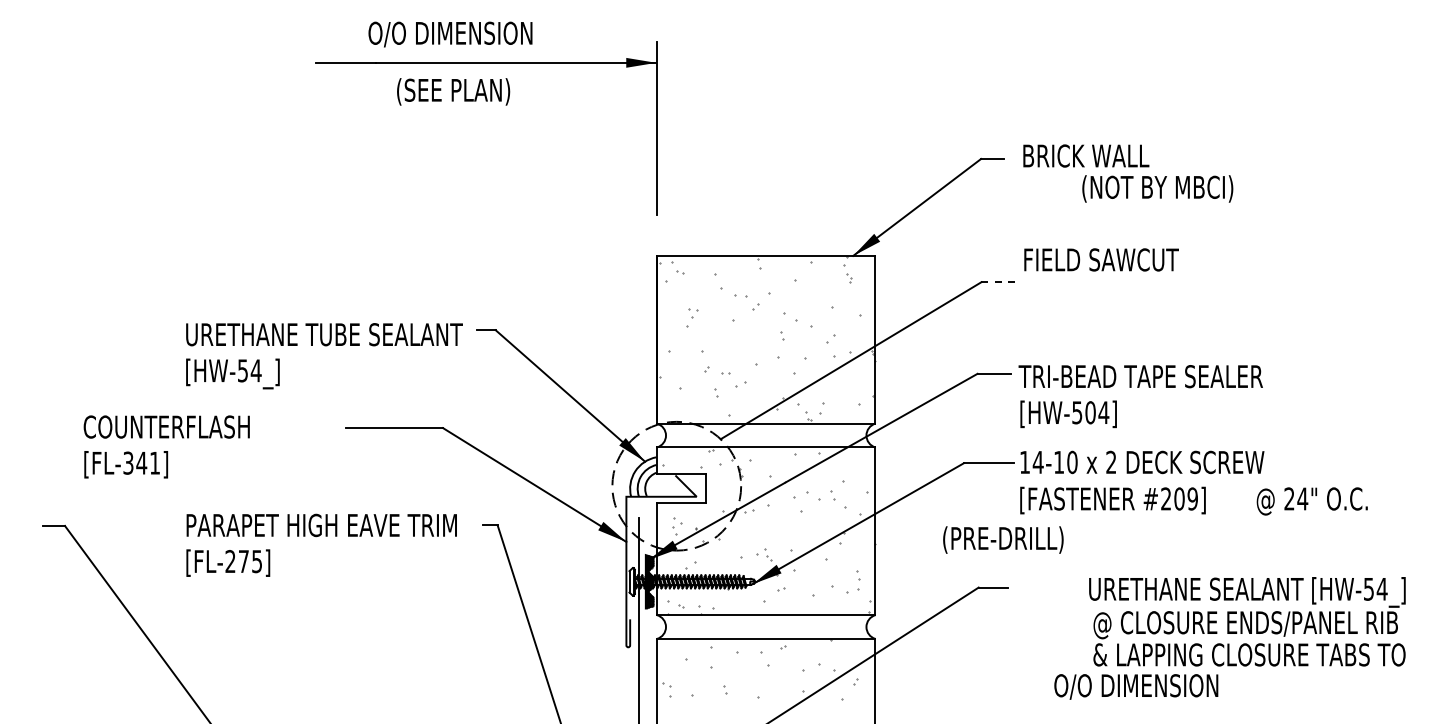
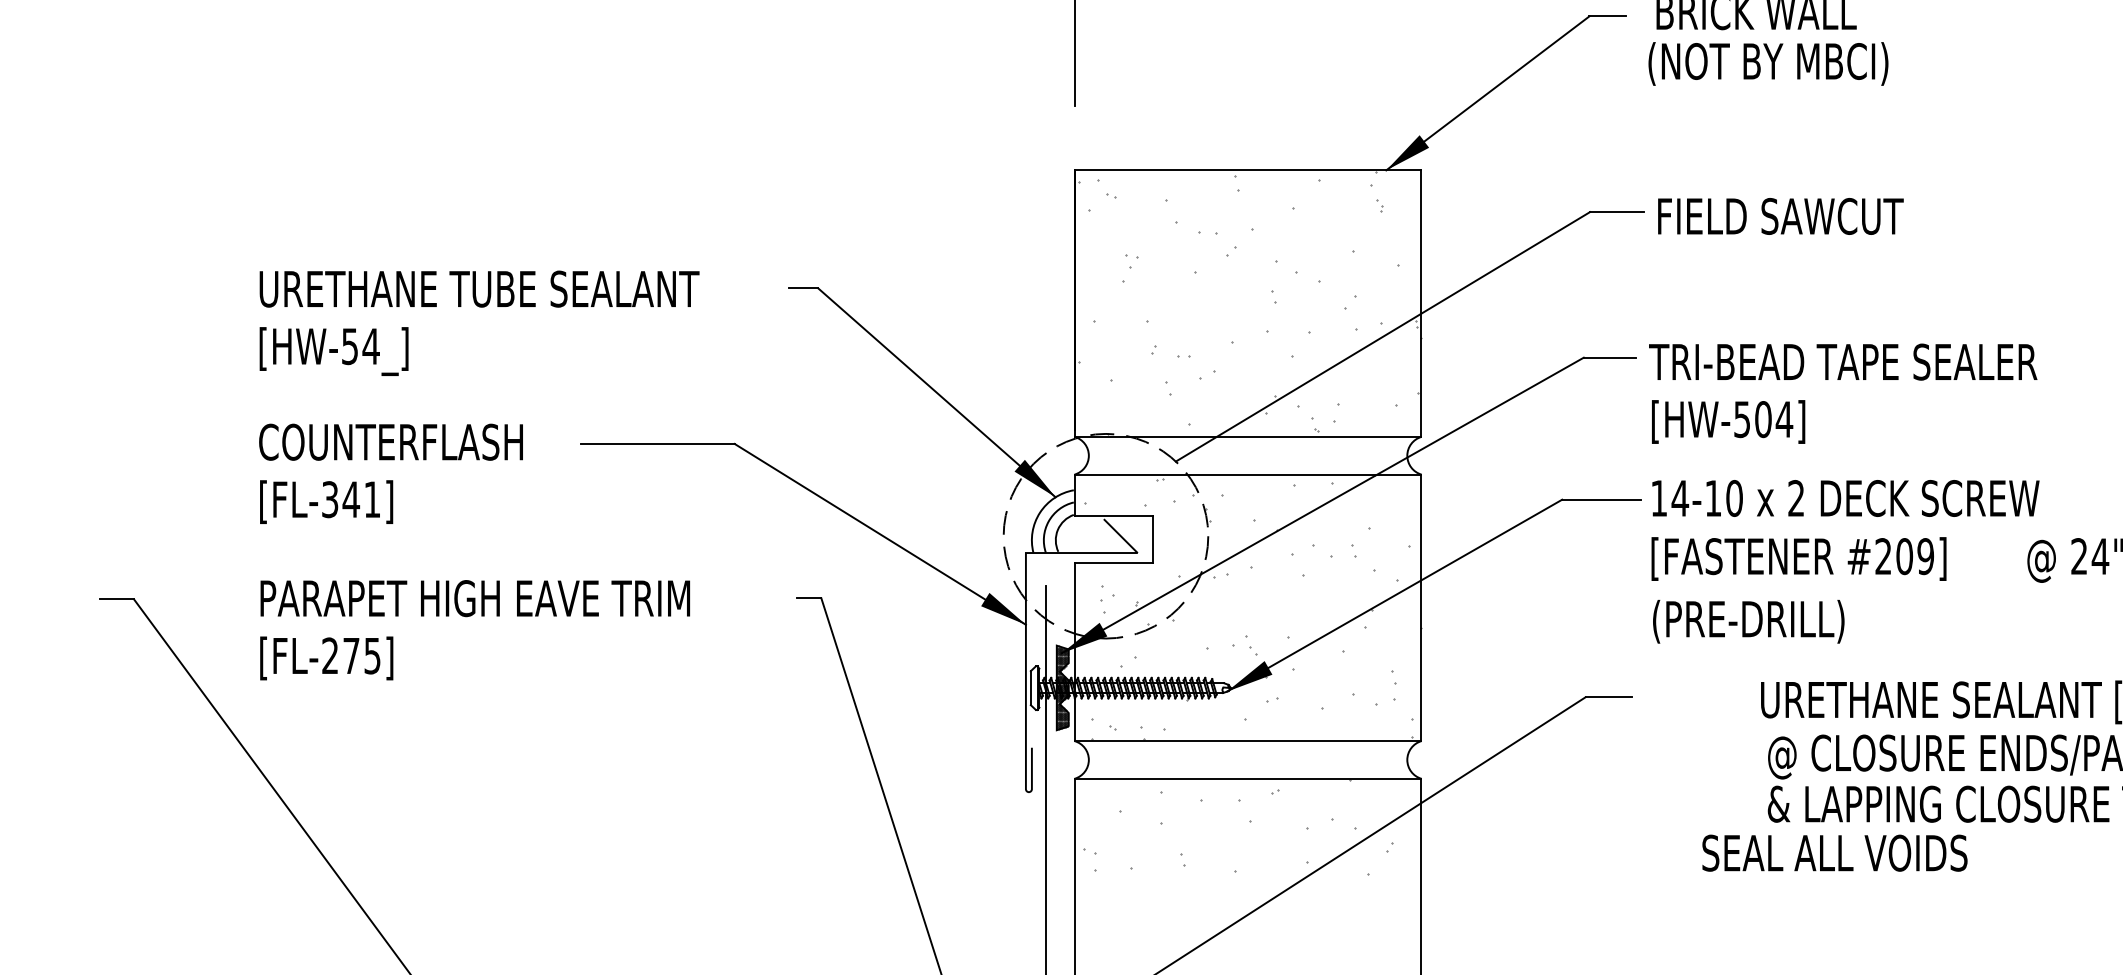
text: (1157, 188) -> (1768, 63), moved
text: (1101, 259) -> (1780, 215), moved
line: (999, 282) -> (1618, 212), dashed -> solid
text: (324, 356) -> (479, 323), moved
text: (166, 446) -> (390, 473), moved
text: (1003, 539) -> (1748, 620), moved
text: (321, 544) -> (474, 628), moved
text: (1135, 686) -> (1834, 854), O/O DIMENSION -> SEAL ALL VOIDS

